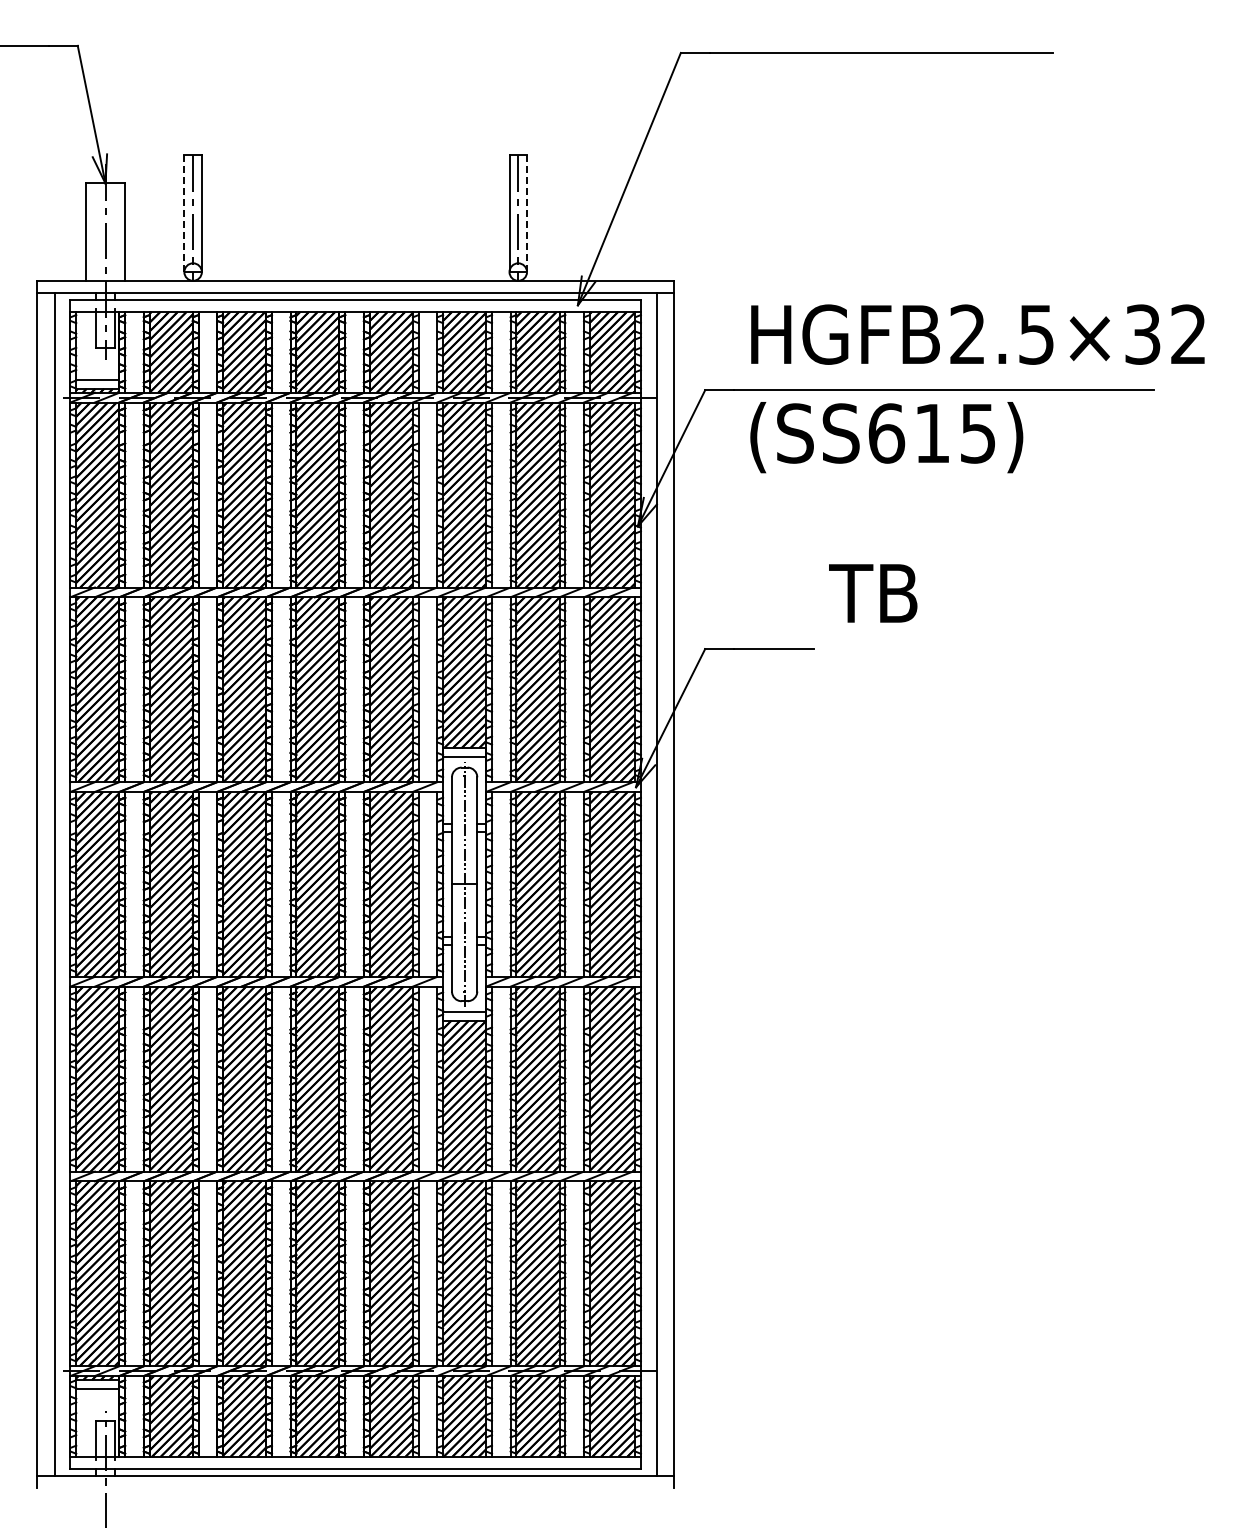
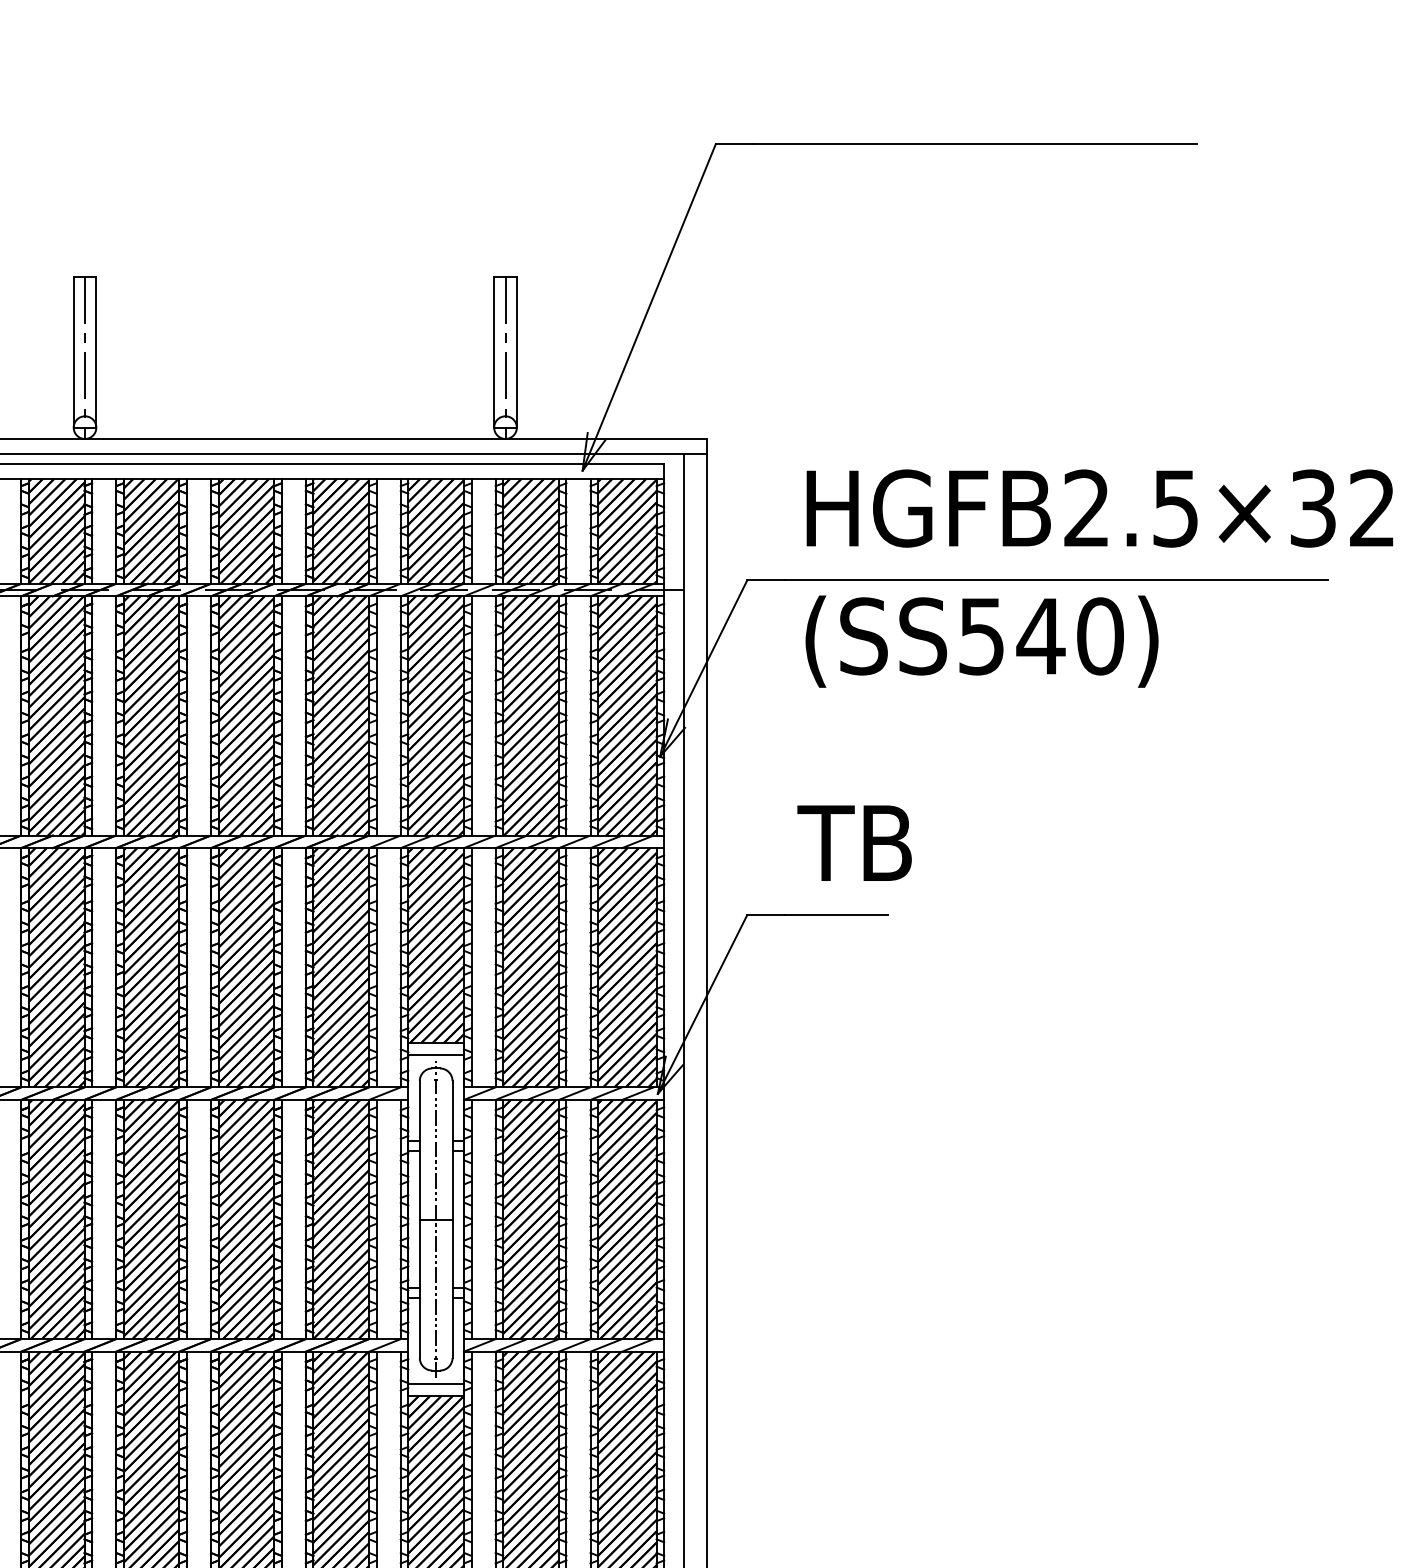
line: (184, 214) -> (73, 353), dashed -> solid
line: (527, 214) -> (517, 353), dashed -> solid
text: (932, 433) -> (1041, 636), (SS615) -> (SS540)
text: (873, 593) -> (854, 843), moved

